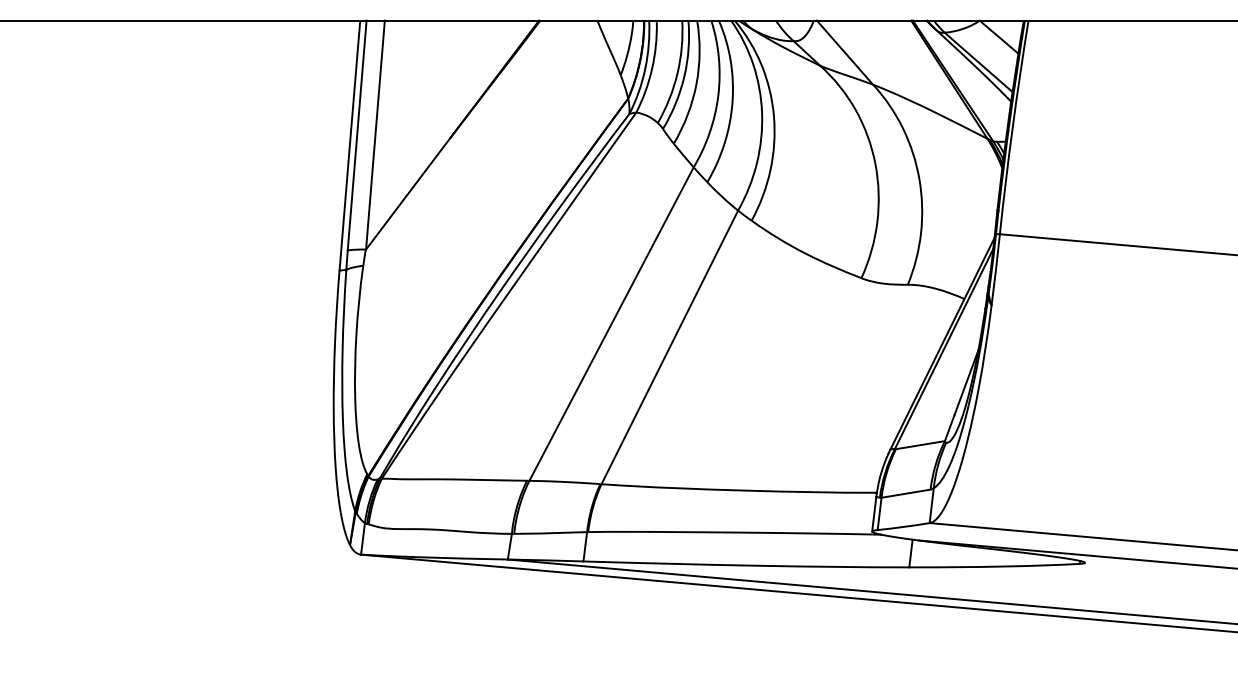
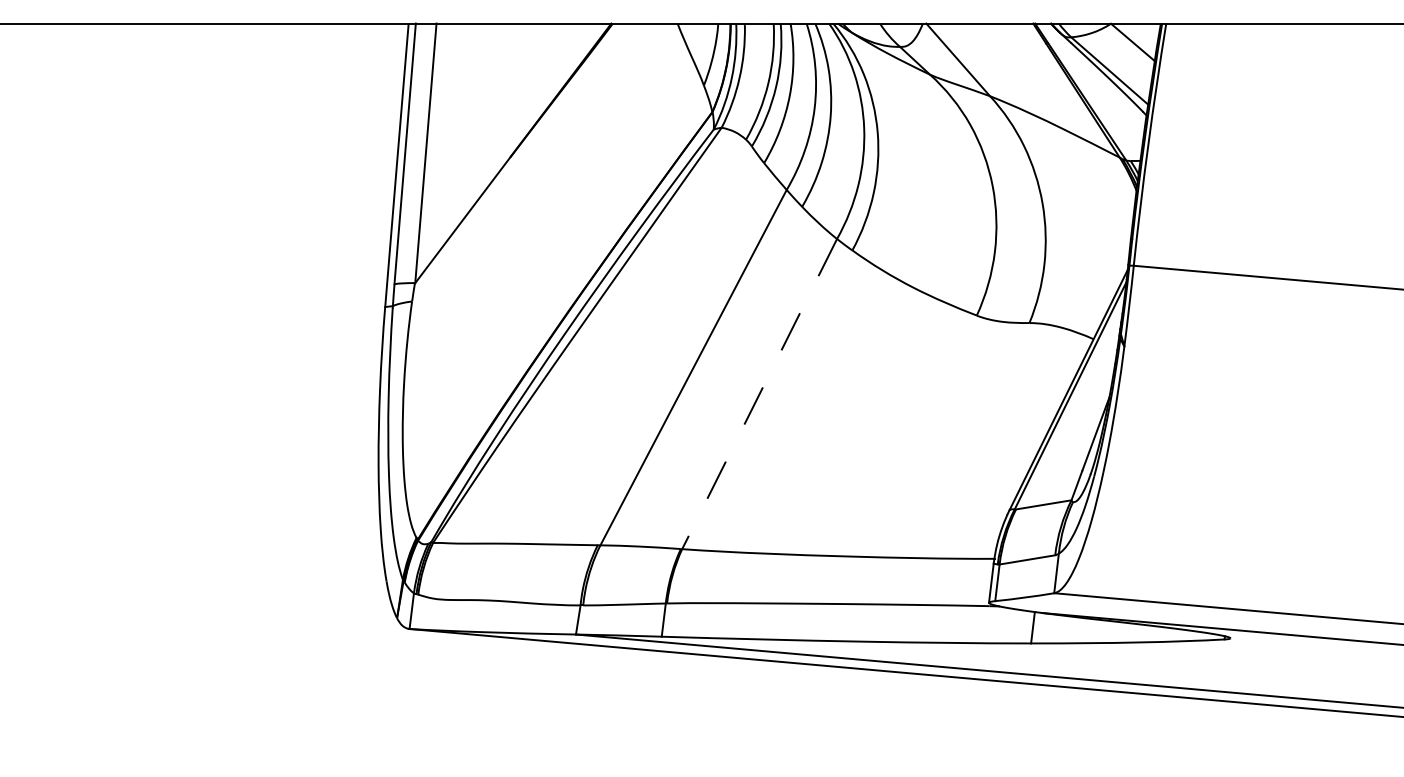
line: (669, 347) -> (759, 394), solid -> dashed

